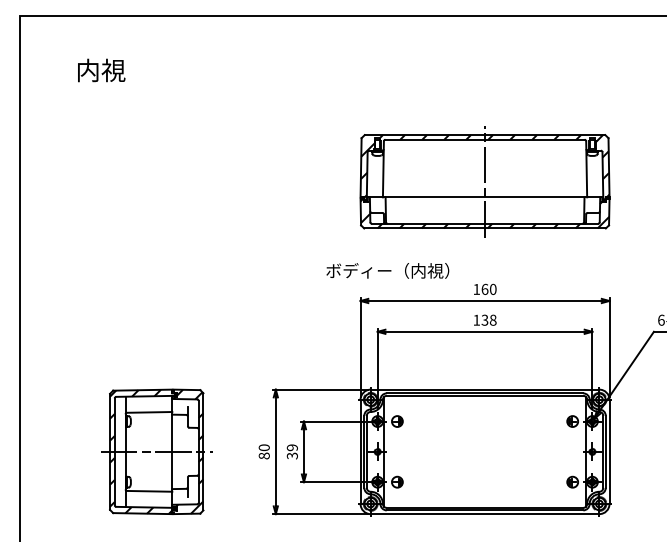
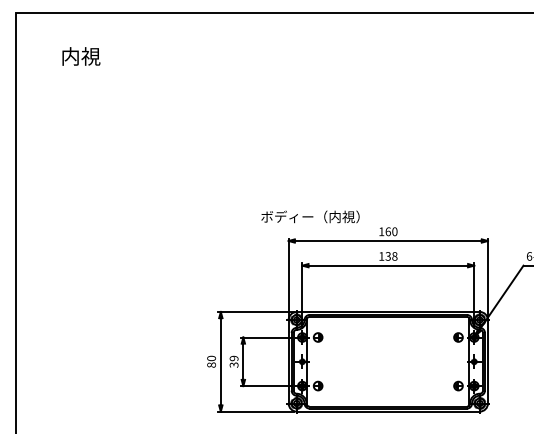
part: (484, 181) -> (387, 145), removed
part: (156, 451) -> (125, 361), removed

